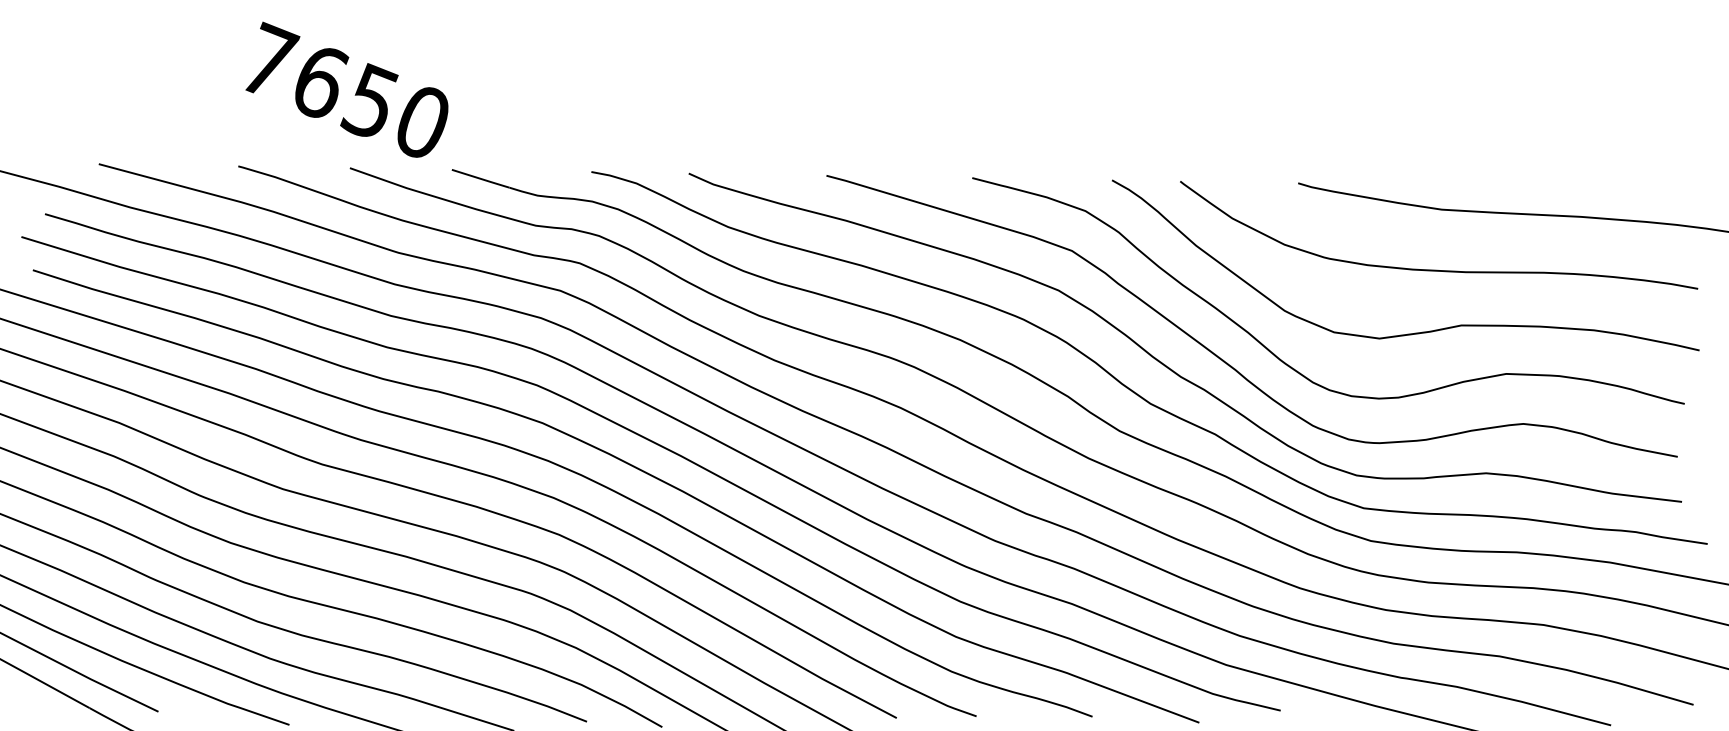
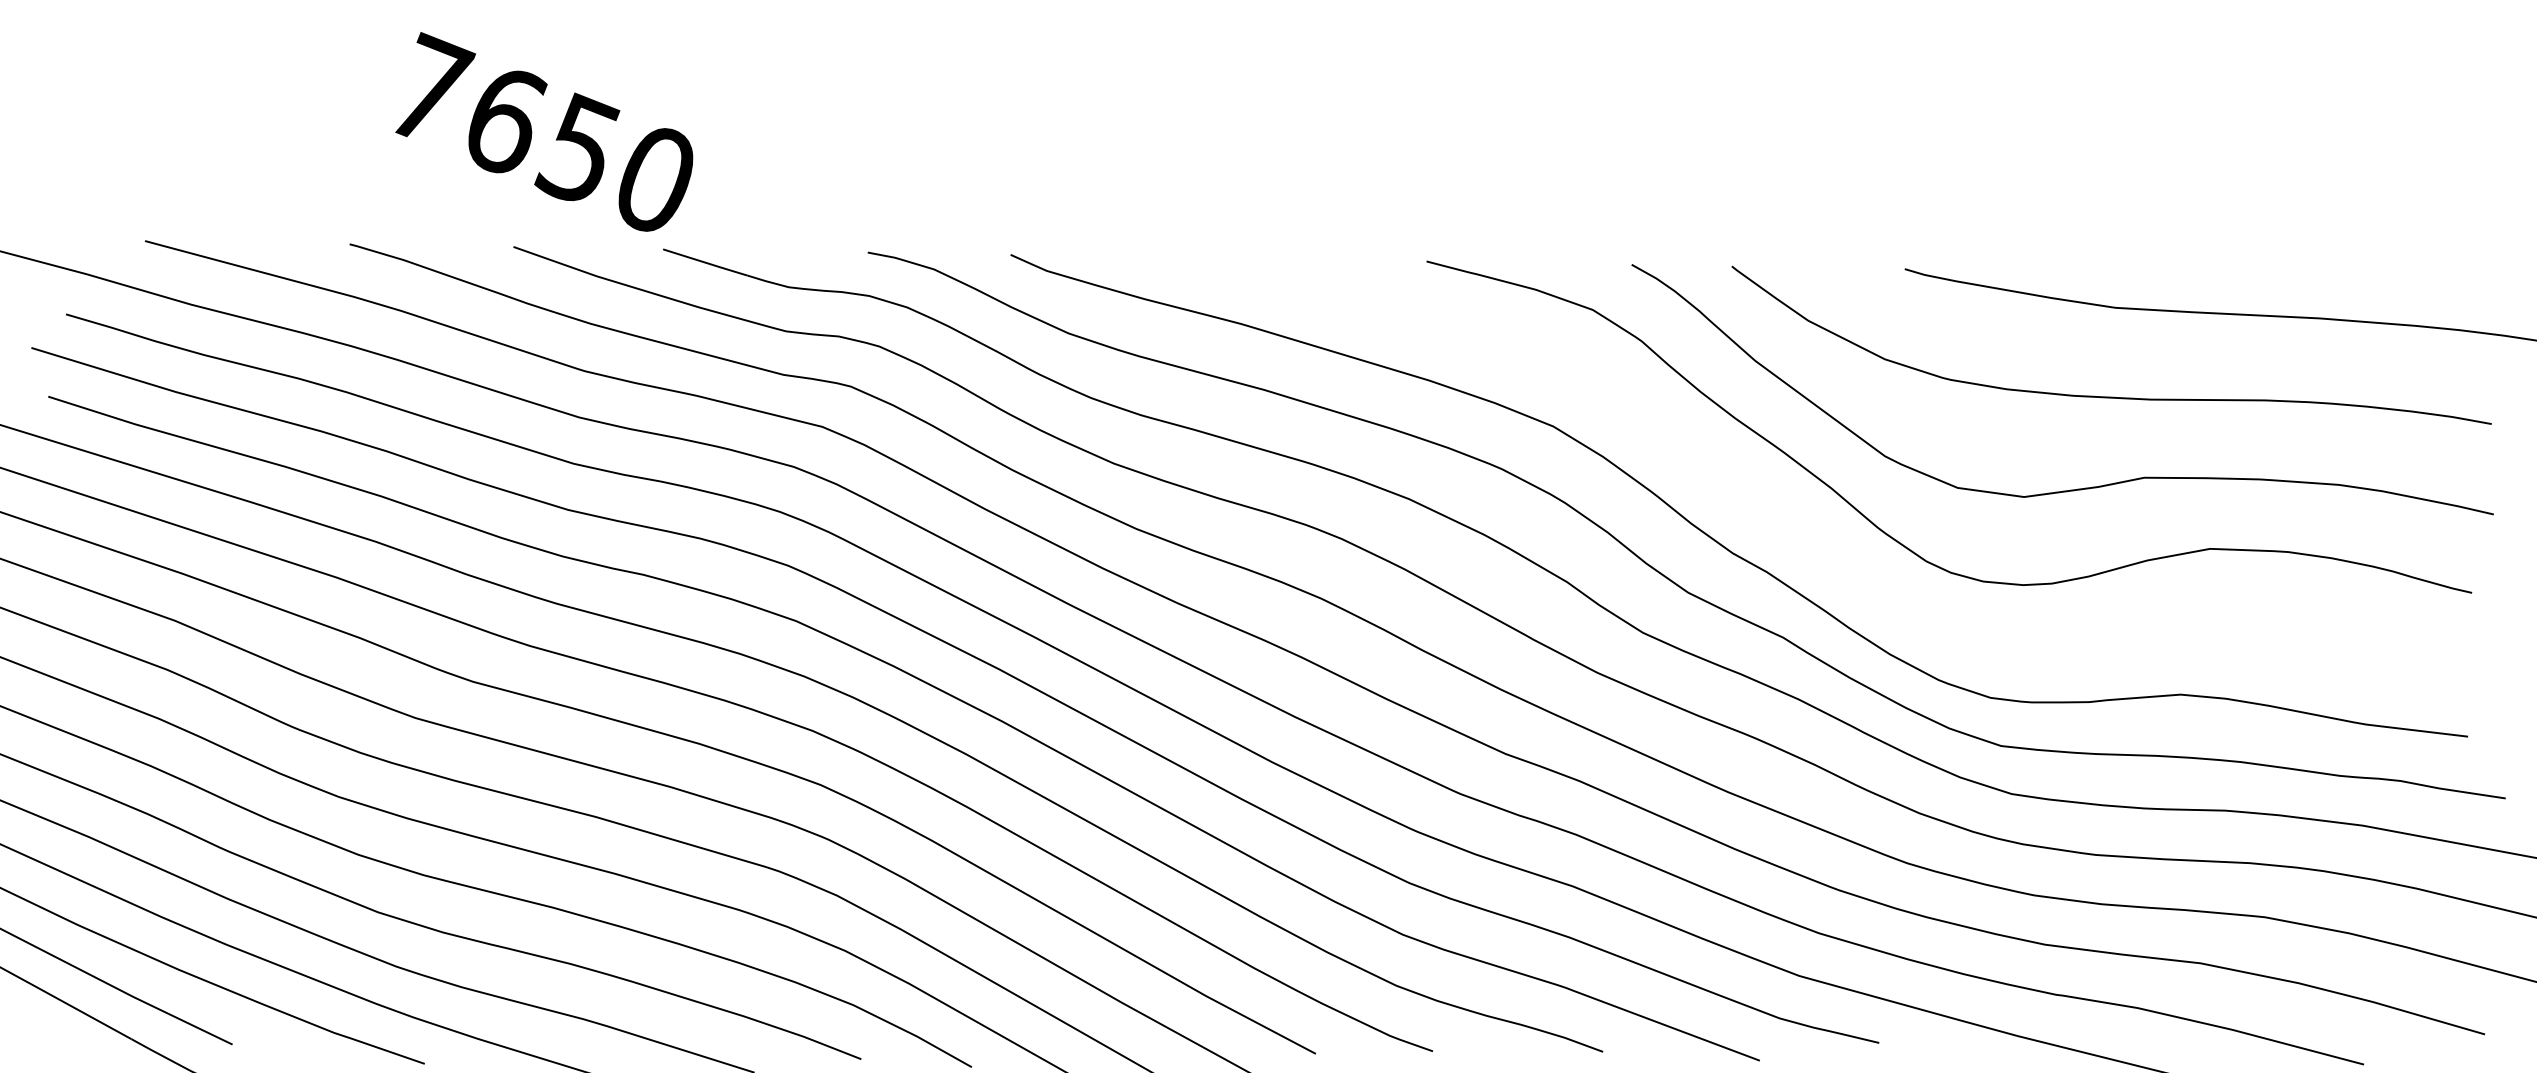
text: (346, 89) -> (543, 131), moved
curve: (1219, 356) -> (1789, 523), removed

